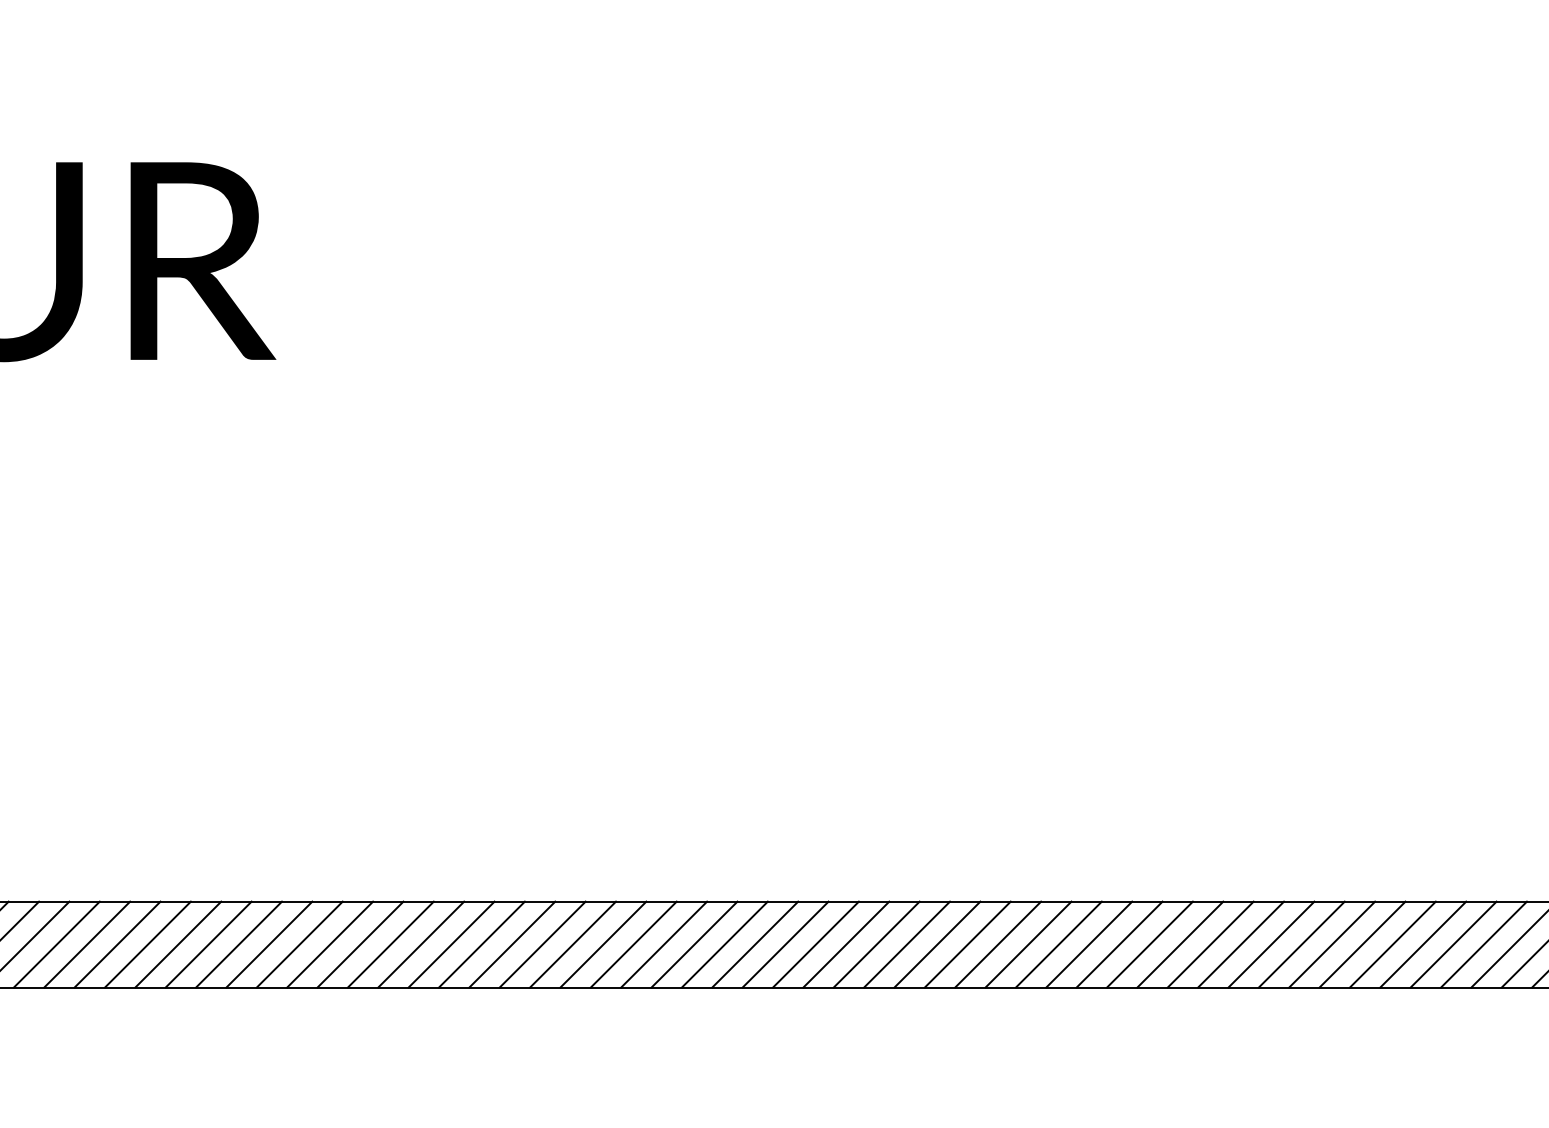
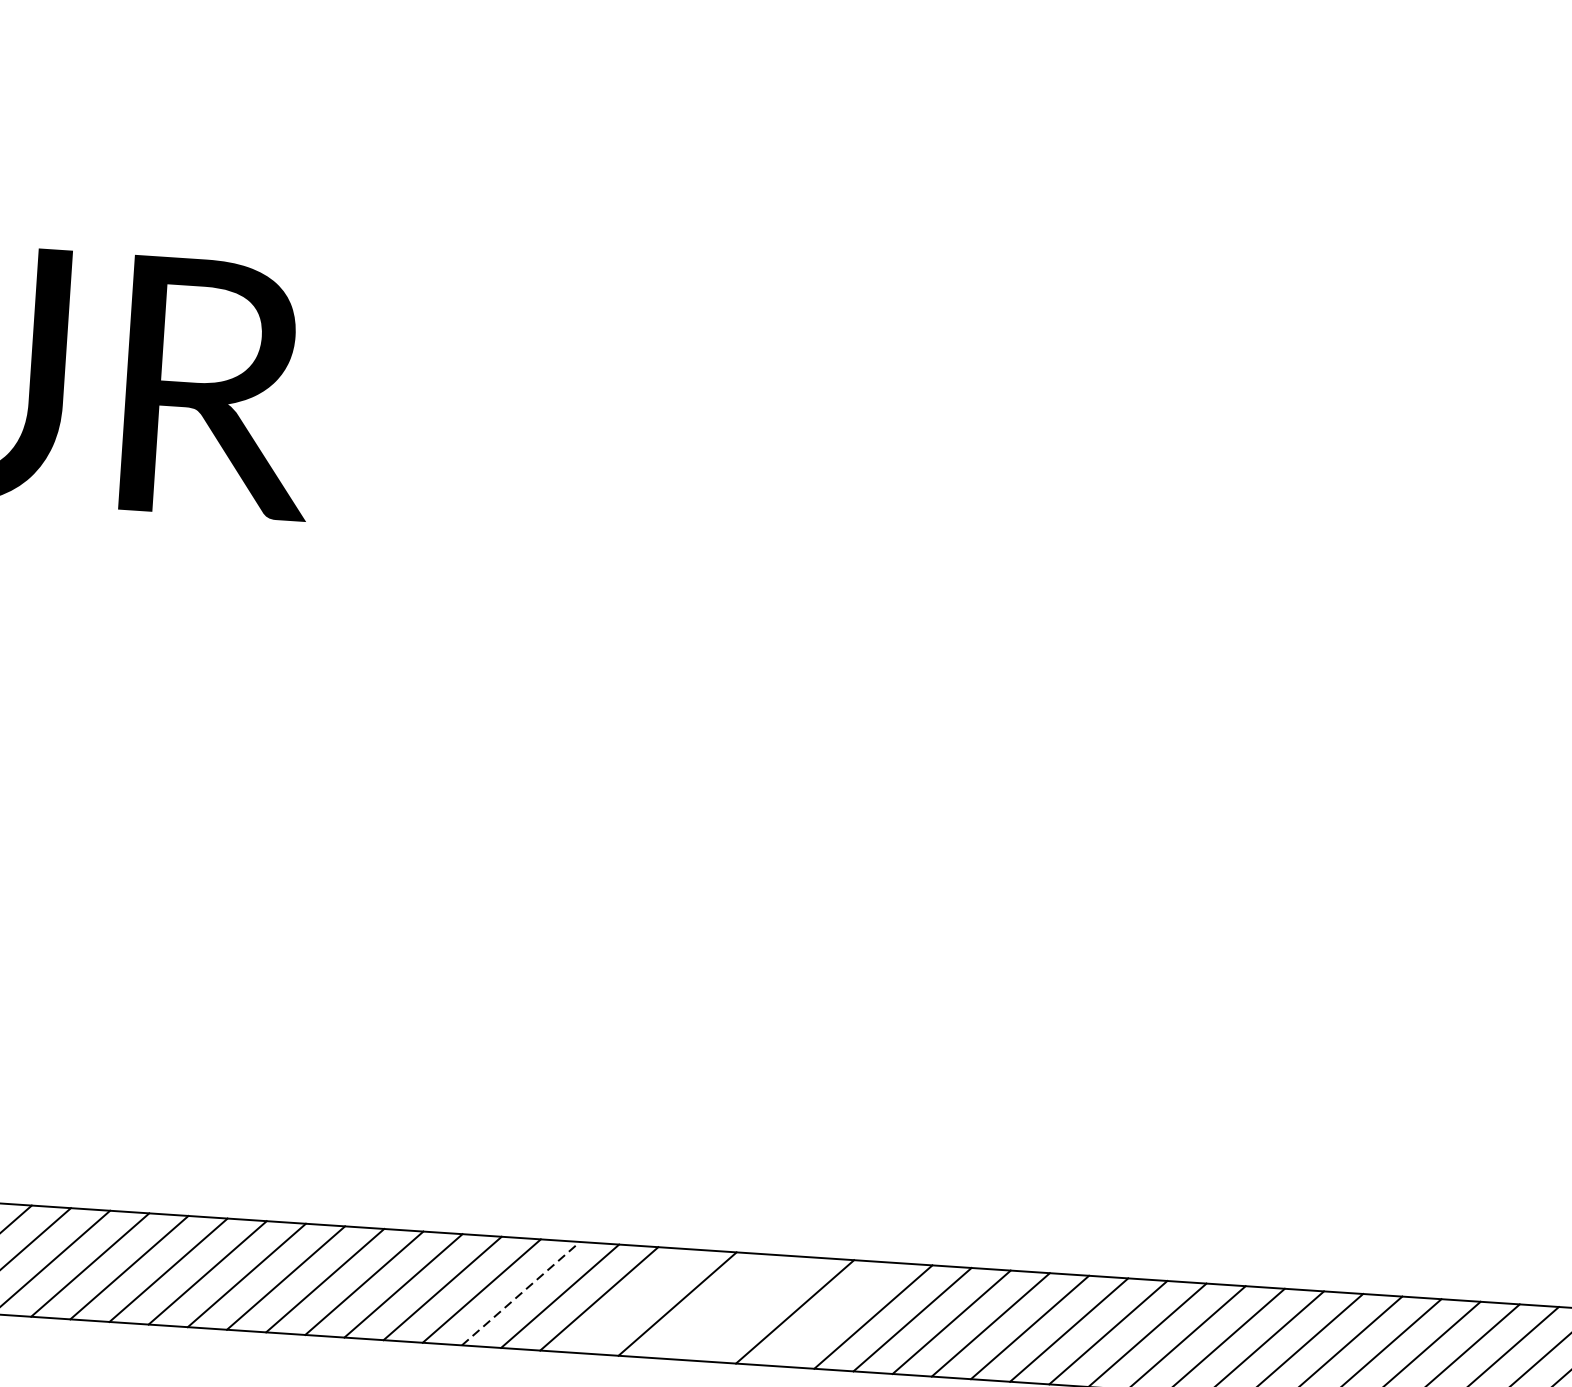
line: (481, 944) -> (520, 1293), solid -> dashed
line: (573, 944) -> (639, 1301), removed
line: (633, 944) -> (716, 1306), removed
line: (664, 944) -> (756, 1309), removed
line: (724, 944) -> (833, 1314), removed

